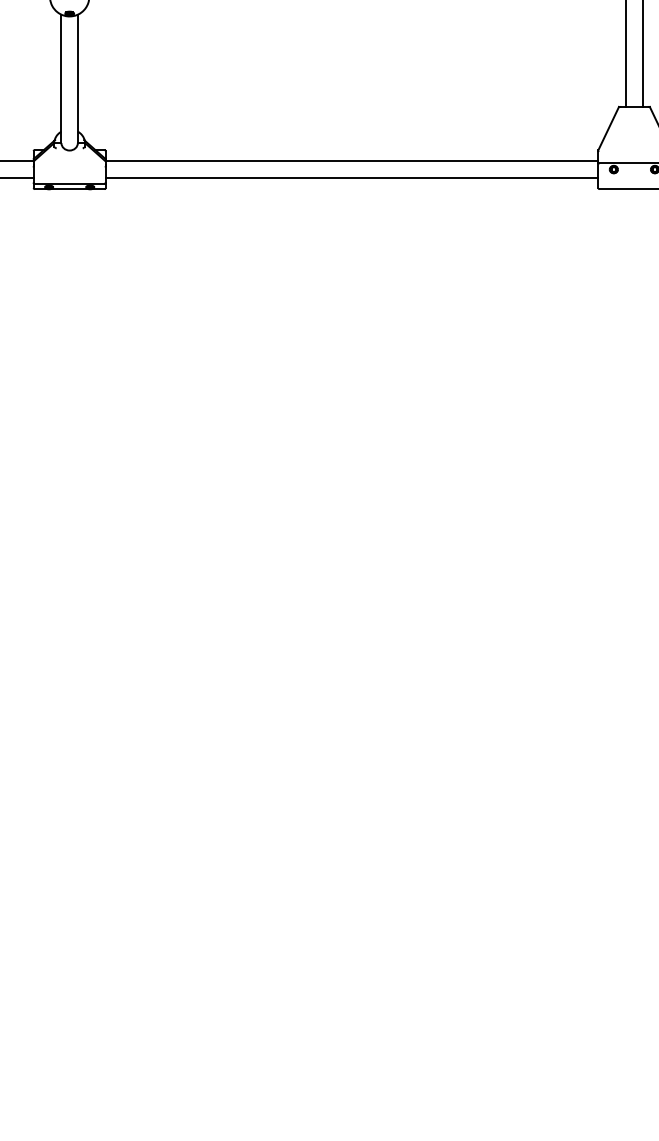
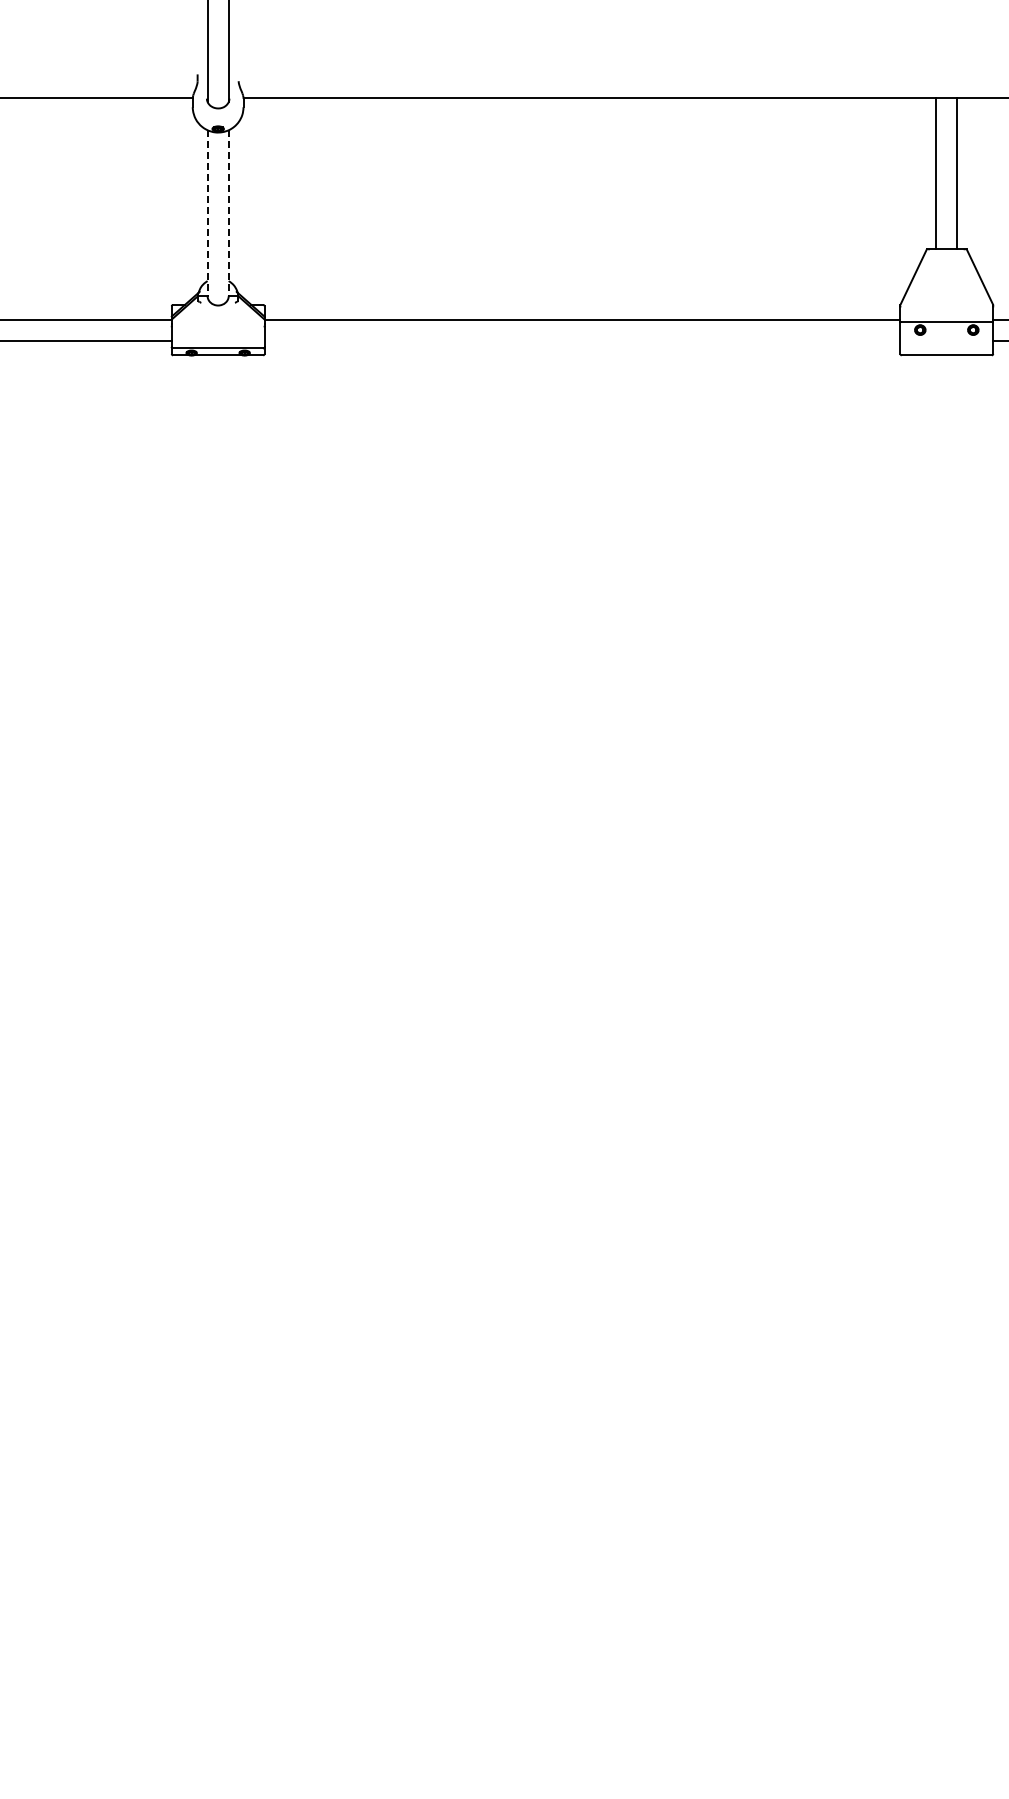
line: (61, 79) -> (207, 213), solid -> dashed
line: (77, 79) -> (228, 213), solid -> dashed
line: (352, 177) -> (582, 340), removed

